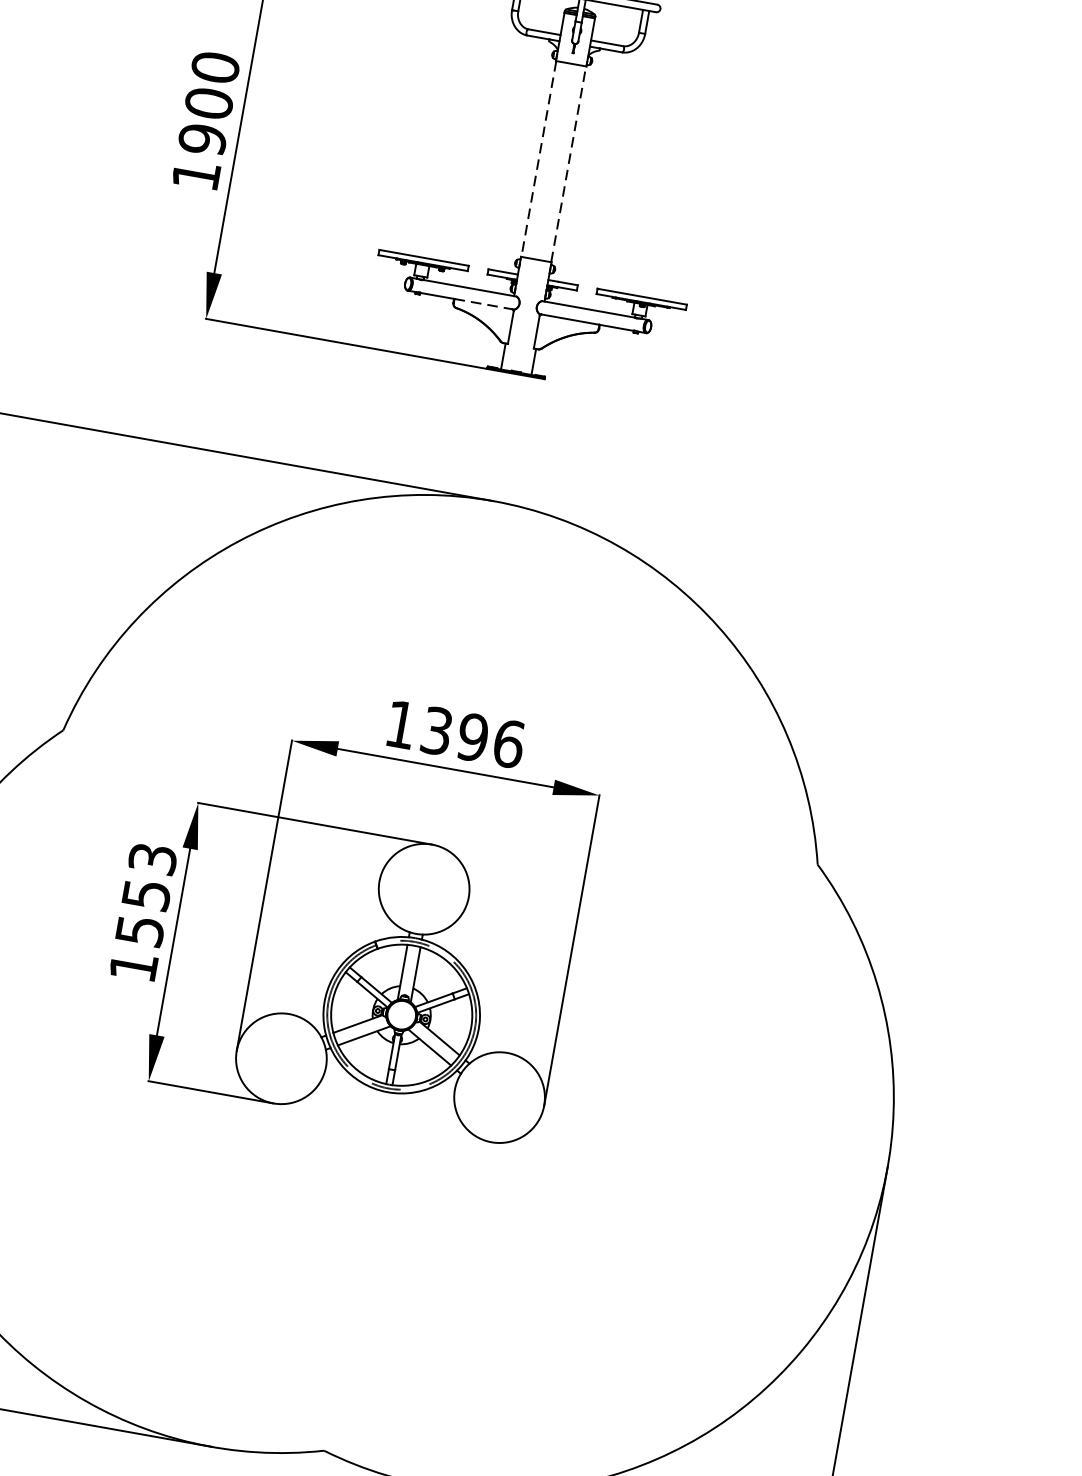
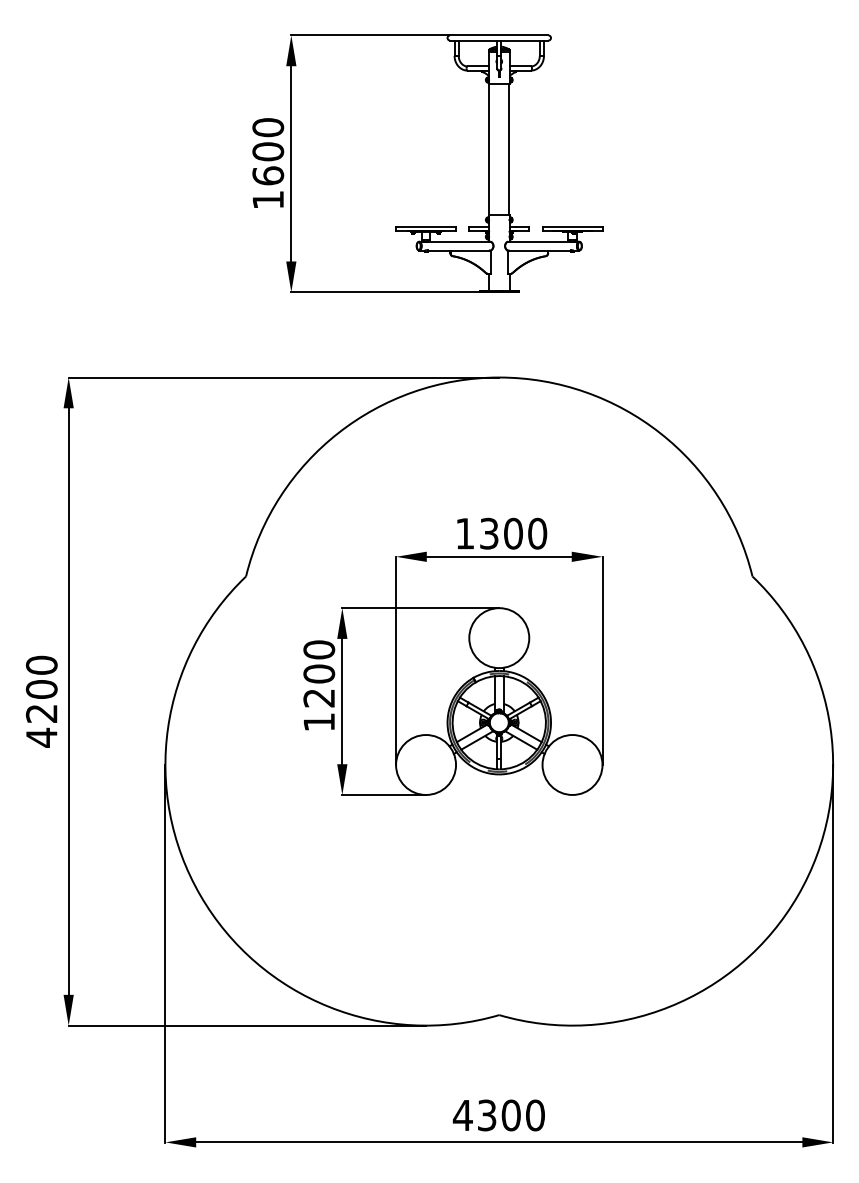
text: (203, 138) -> (268, 175), 1900 -> 1600
line: (539, 158) -> (489, 149), dashed -> solid
line: (569, 164) -> (509, 149), dashed -> solid
line: (484, 304) -> (470, 250), dashed -> solid
text: (490, 740) -> (525, 533), 1396 -> 1300
text: (147, 894) -> (319, 673), 1553 -> 1200

